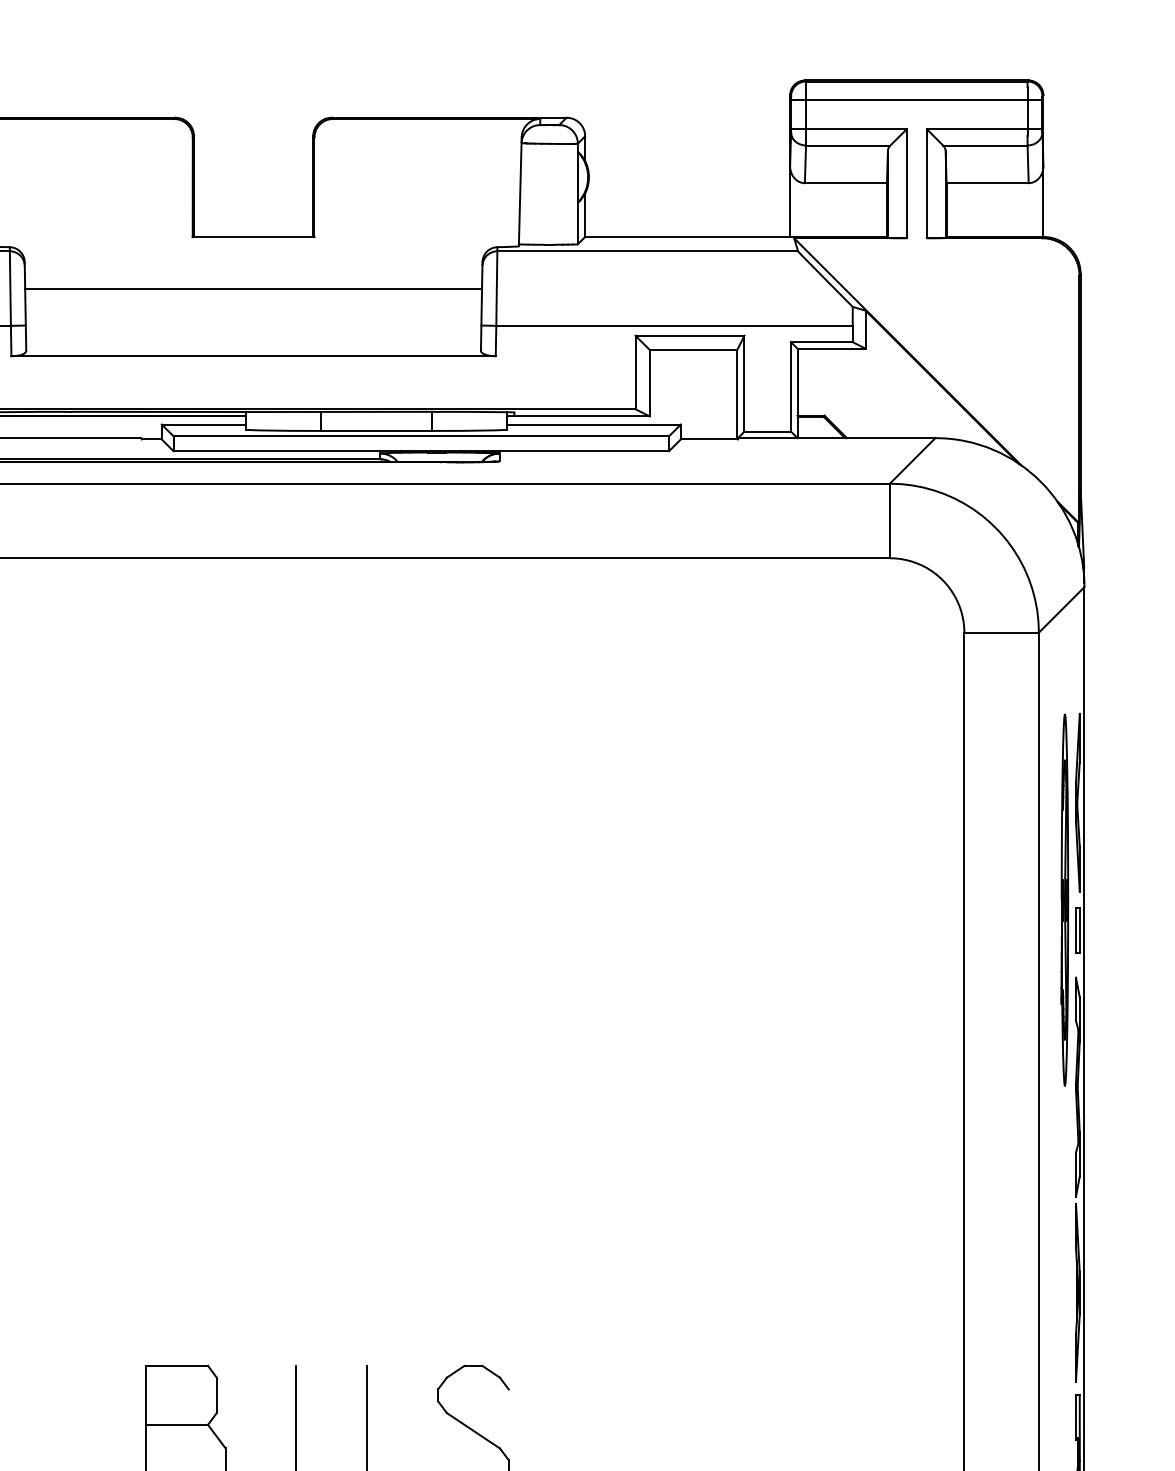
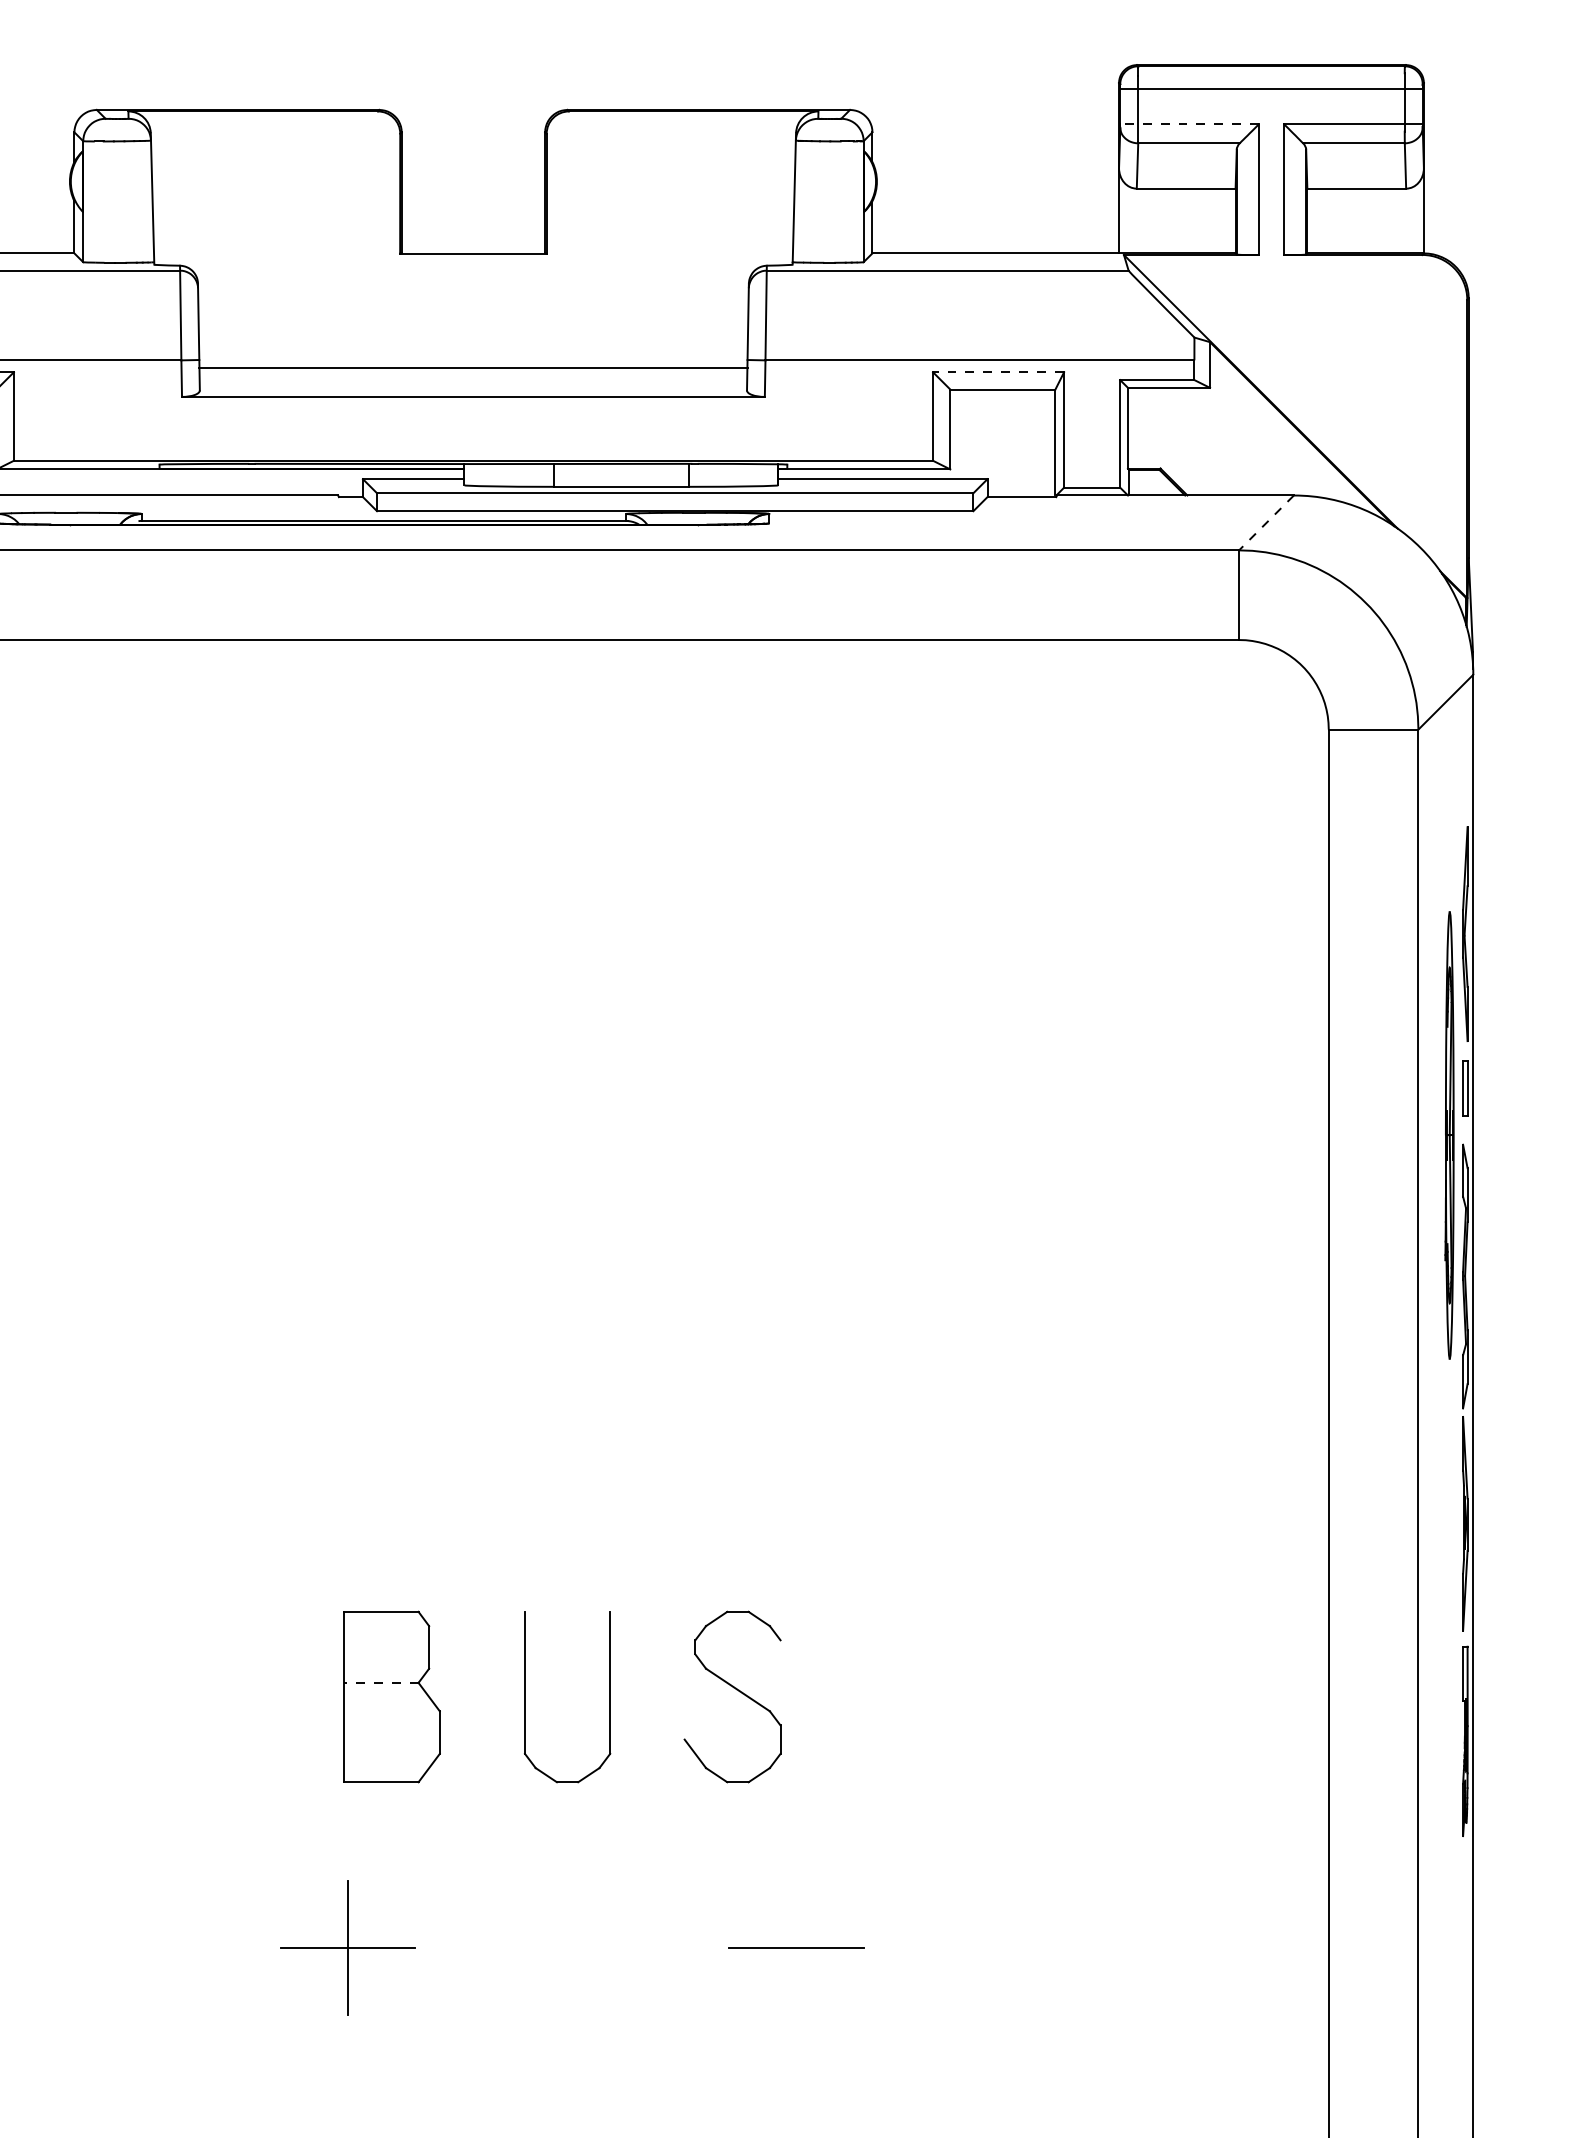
line: (848, 129) -> (1189, 123), solid -> dashed
line: (253, 289) -> (473, 368), moved
line: (689, 335) -> (998, 372), solid -> dashed
line: (912, 460) -> (1266, 522), solid -> dashed
part: (1064, 900) -> (1449, 1135), moved
line: (176, 1424) -> (380, 1682), solid -> dashed

